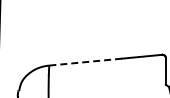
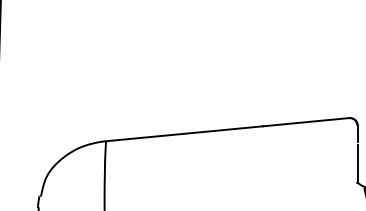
line: (85, 62) -> (184, 134), dashed -> solid

